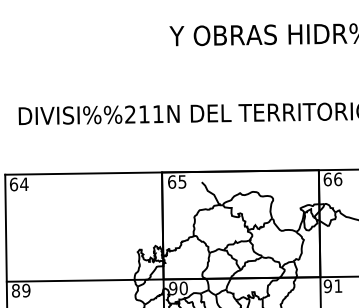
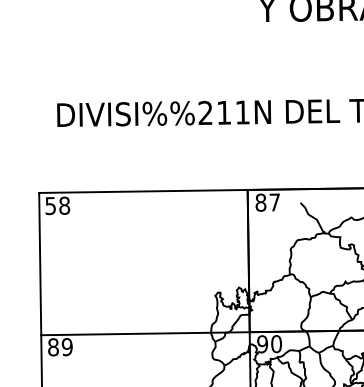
text: (177, 181) -> (268, 201), 65 -> 87
text: (19, 184) -> (58, 205), 64 -> 58

